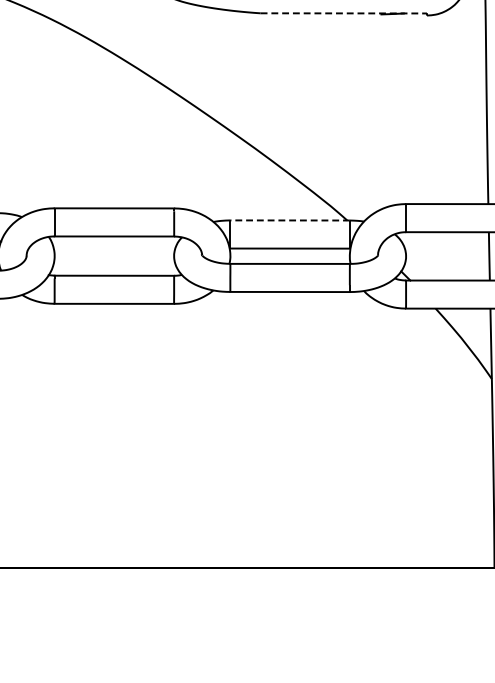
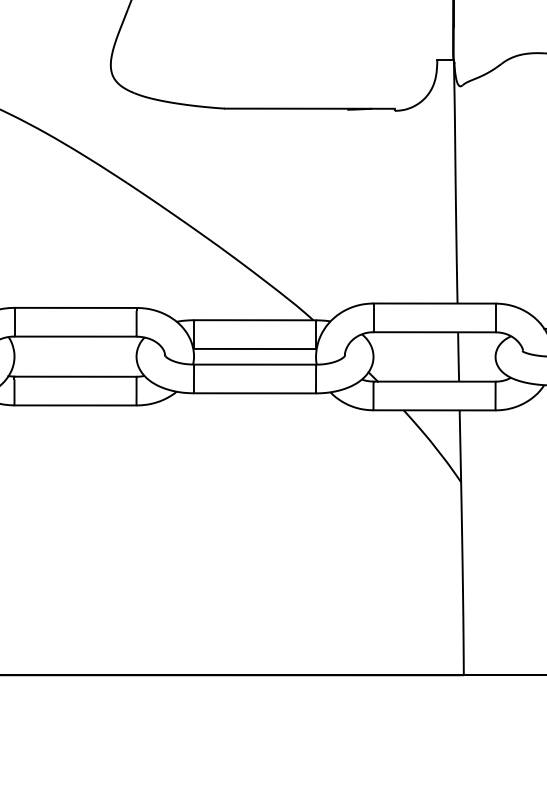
line: (343, 13) -> (309, 108), dashed -> solid
line: (289, 220) -> (254, 320), dashed -> solid

